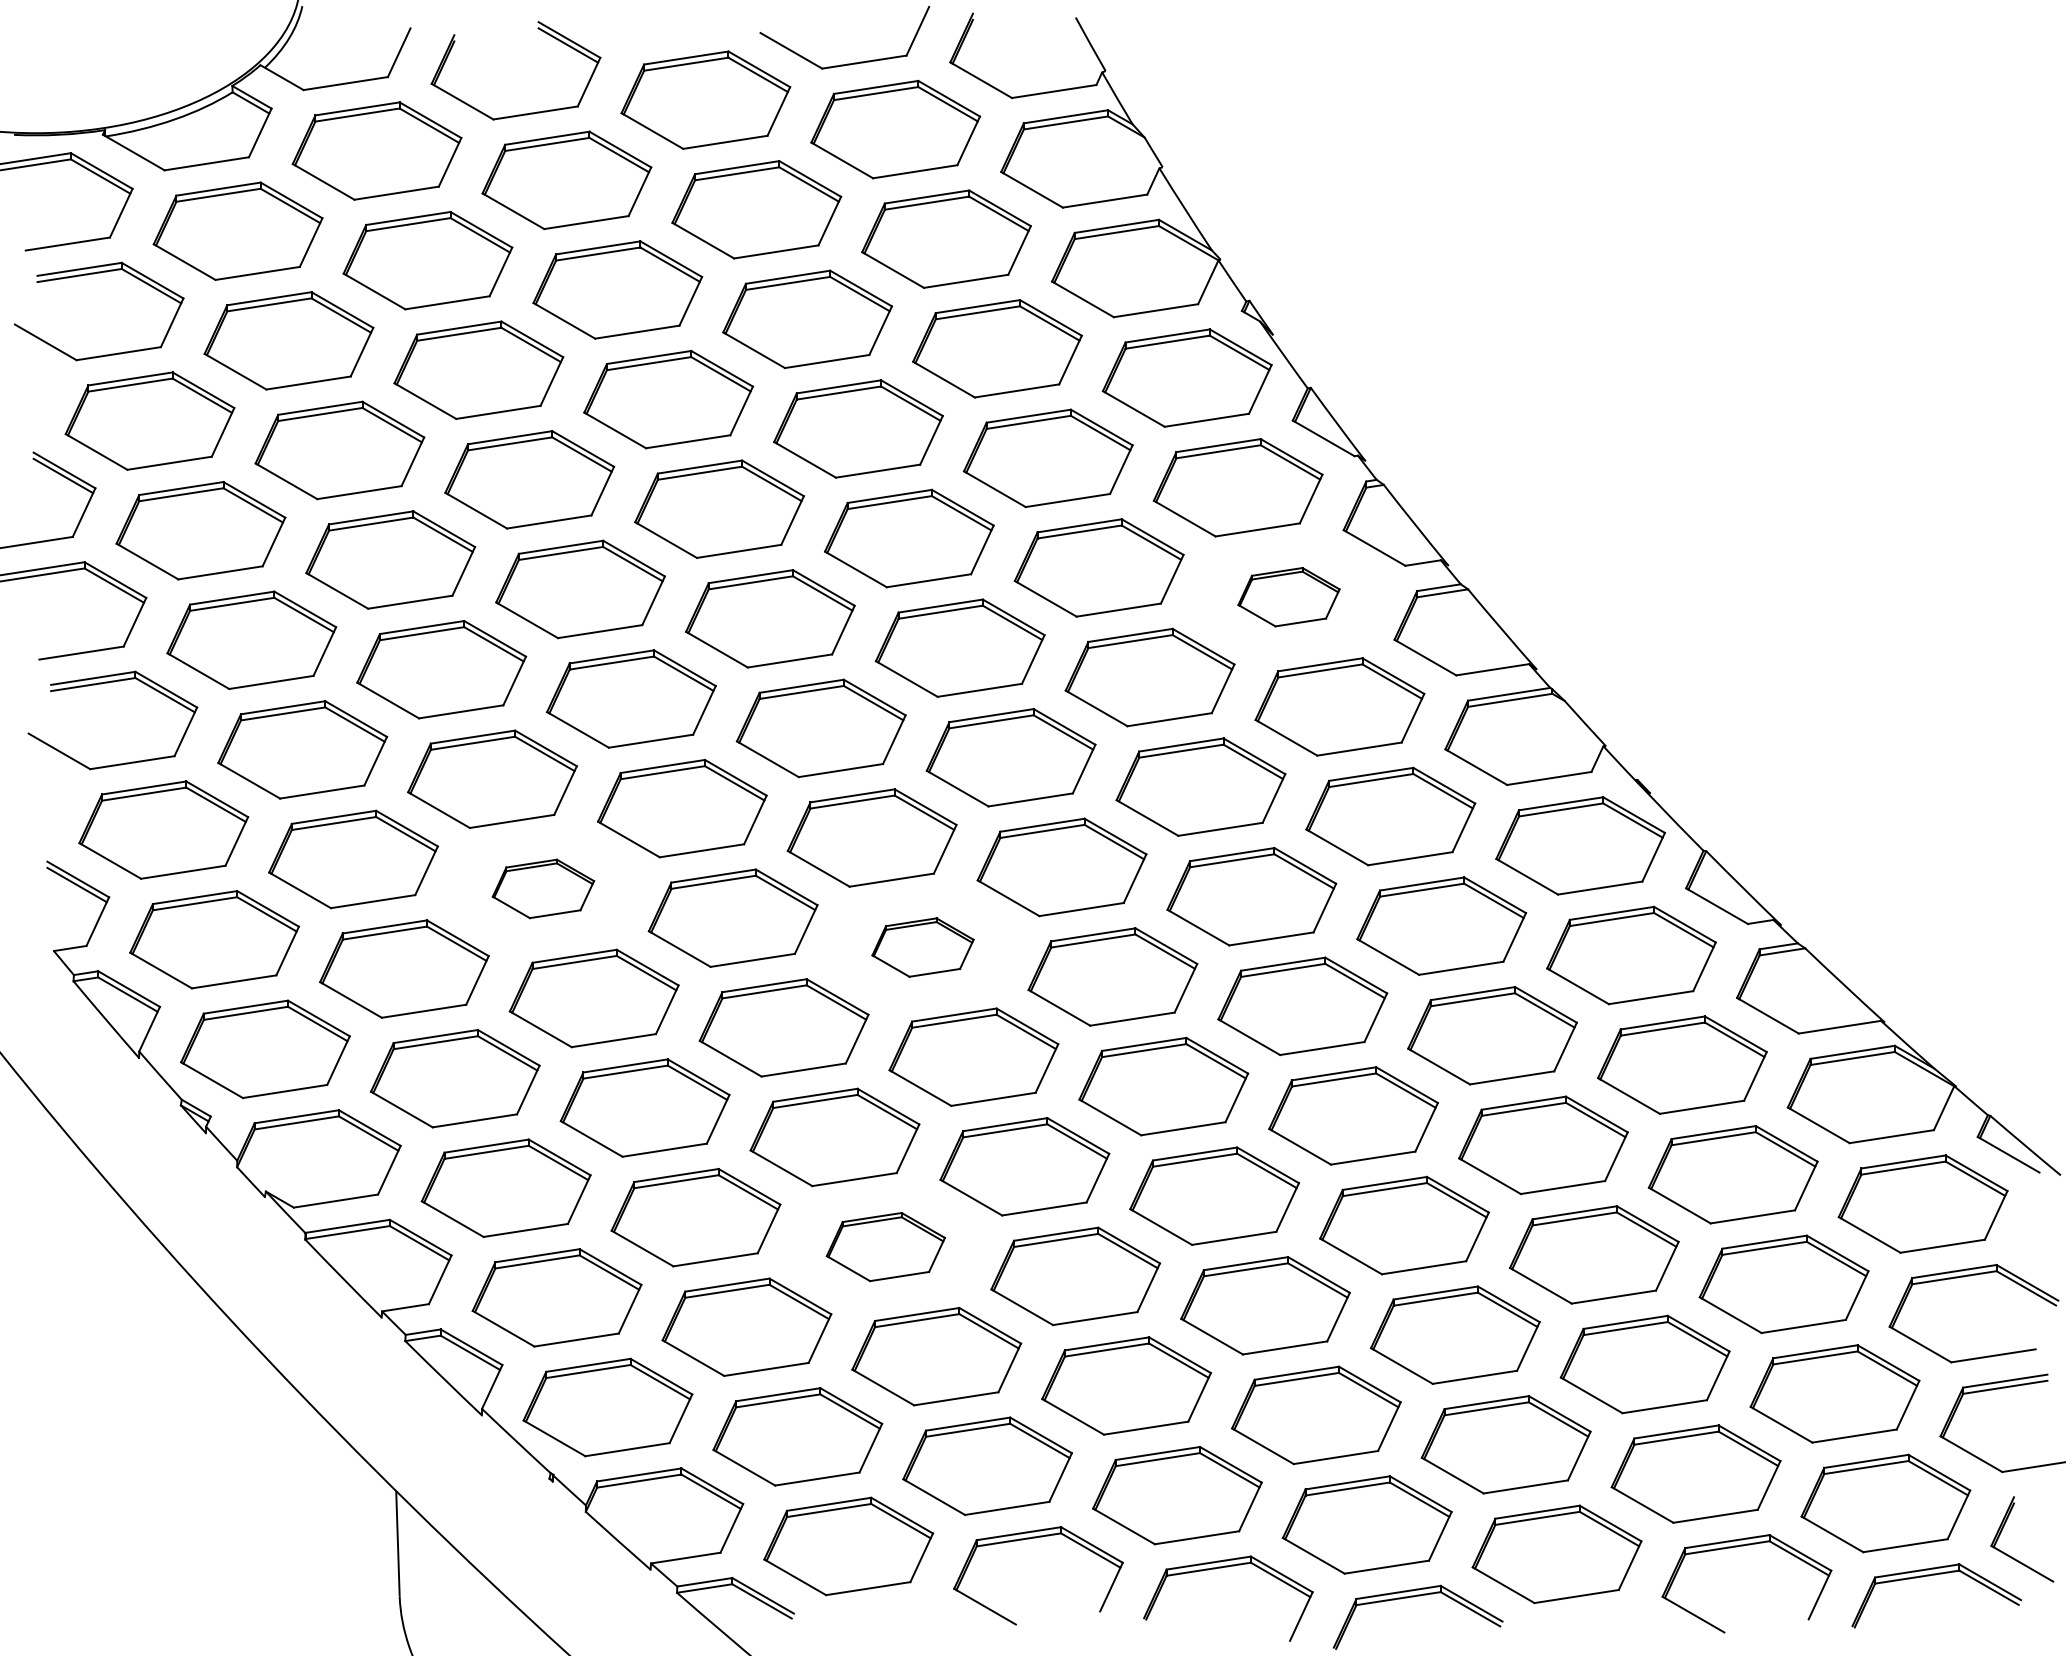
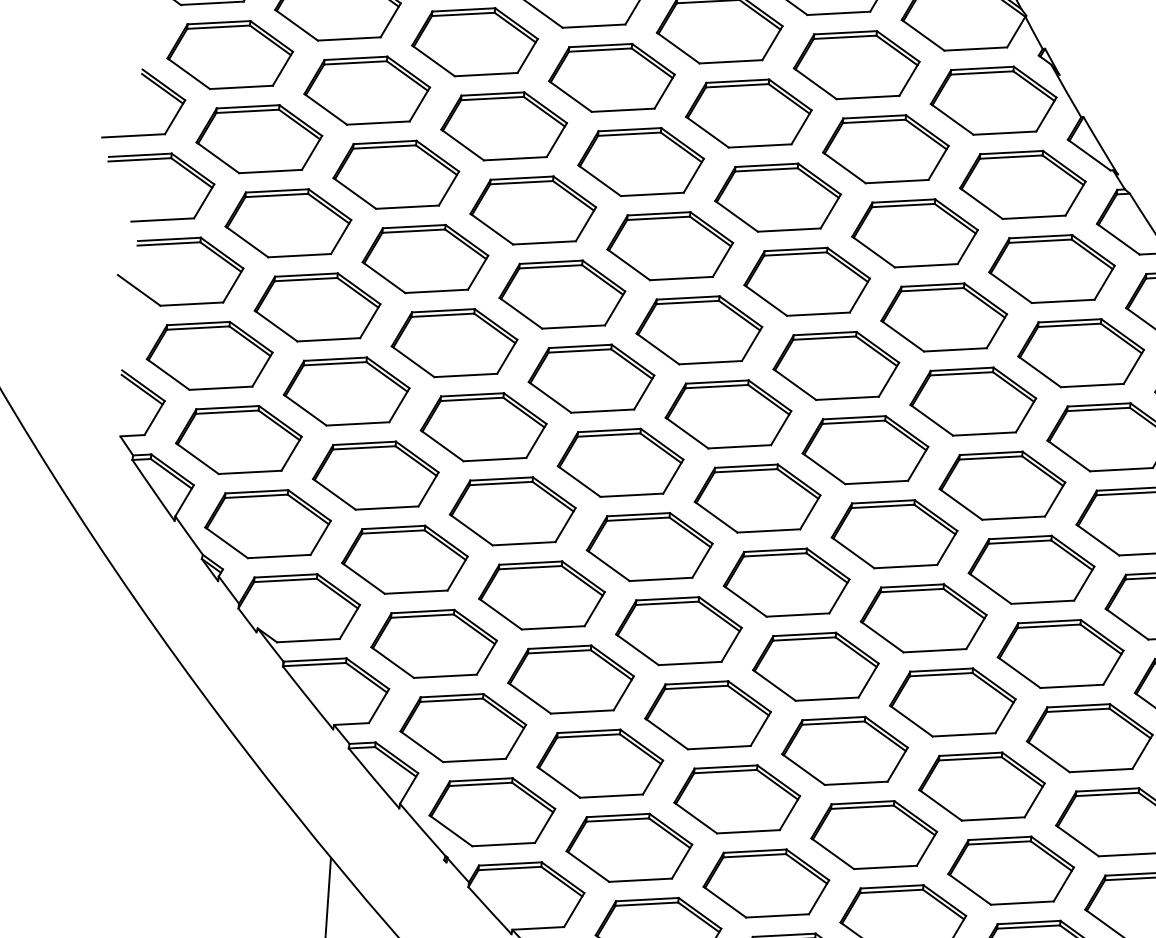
part: (1288, 596) -> (1051, 268), size x1.67
part: (543, 888) -> (483, 426), size x1.67
part: (922, 947) -> (757, 498), size x1.67
part: (885, 1246) -> (707, 714), size x1.43

